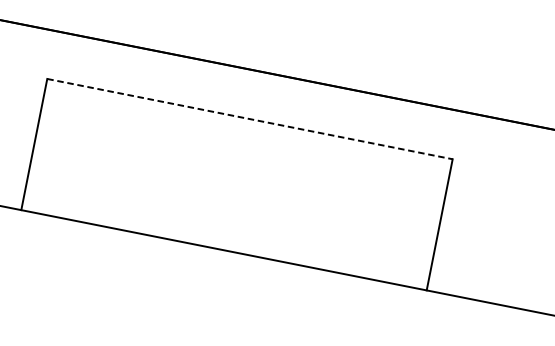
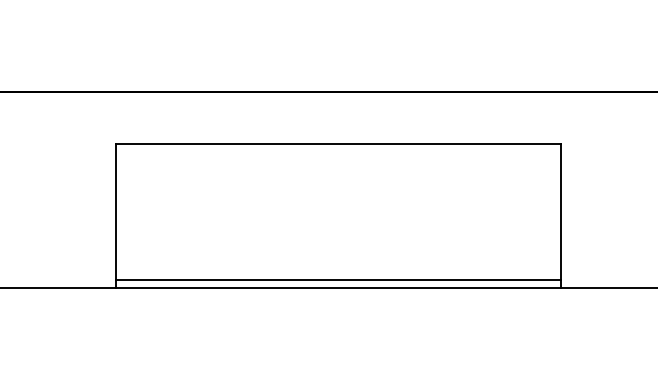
line: (249, 119) -> (338, 144), dashed -> solid
line: (224, 242) -> (337, 279), added

